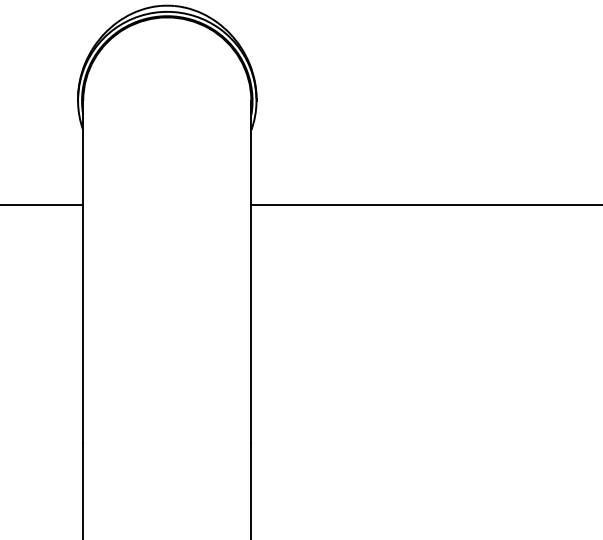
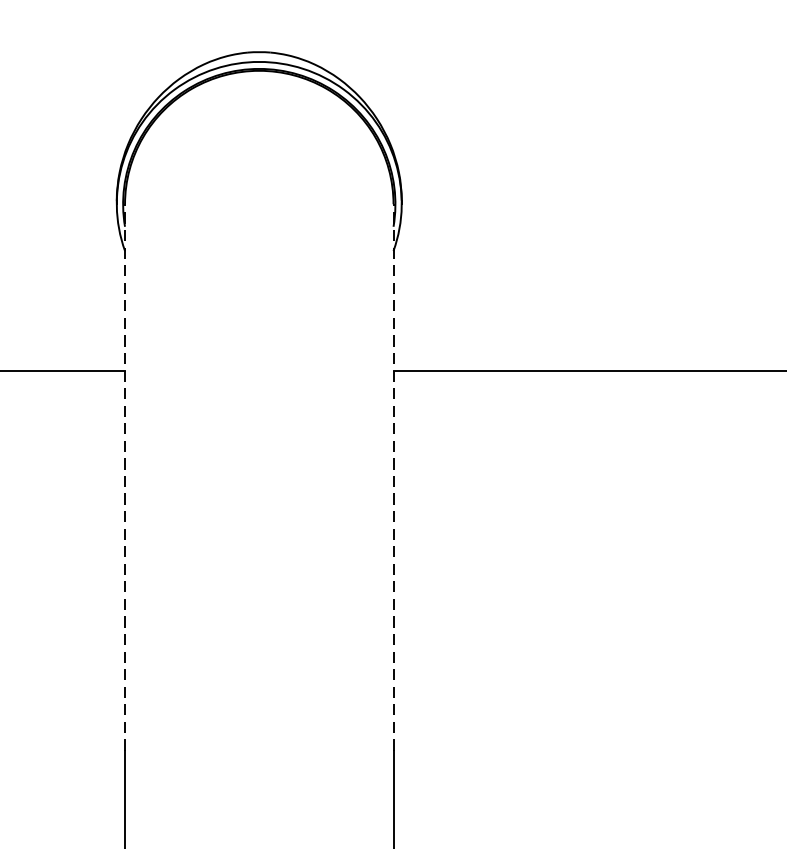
line: (83, 271) -> (125, 476), solid -> dashed
line: (251, 271) -> (393, 476), solid -> dashed

